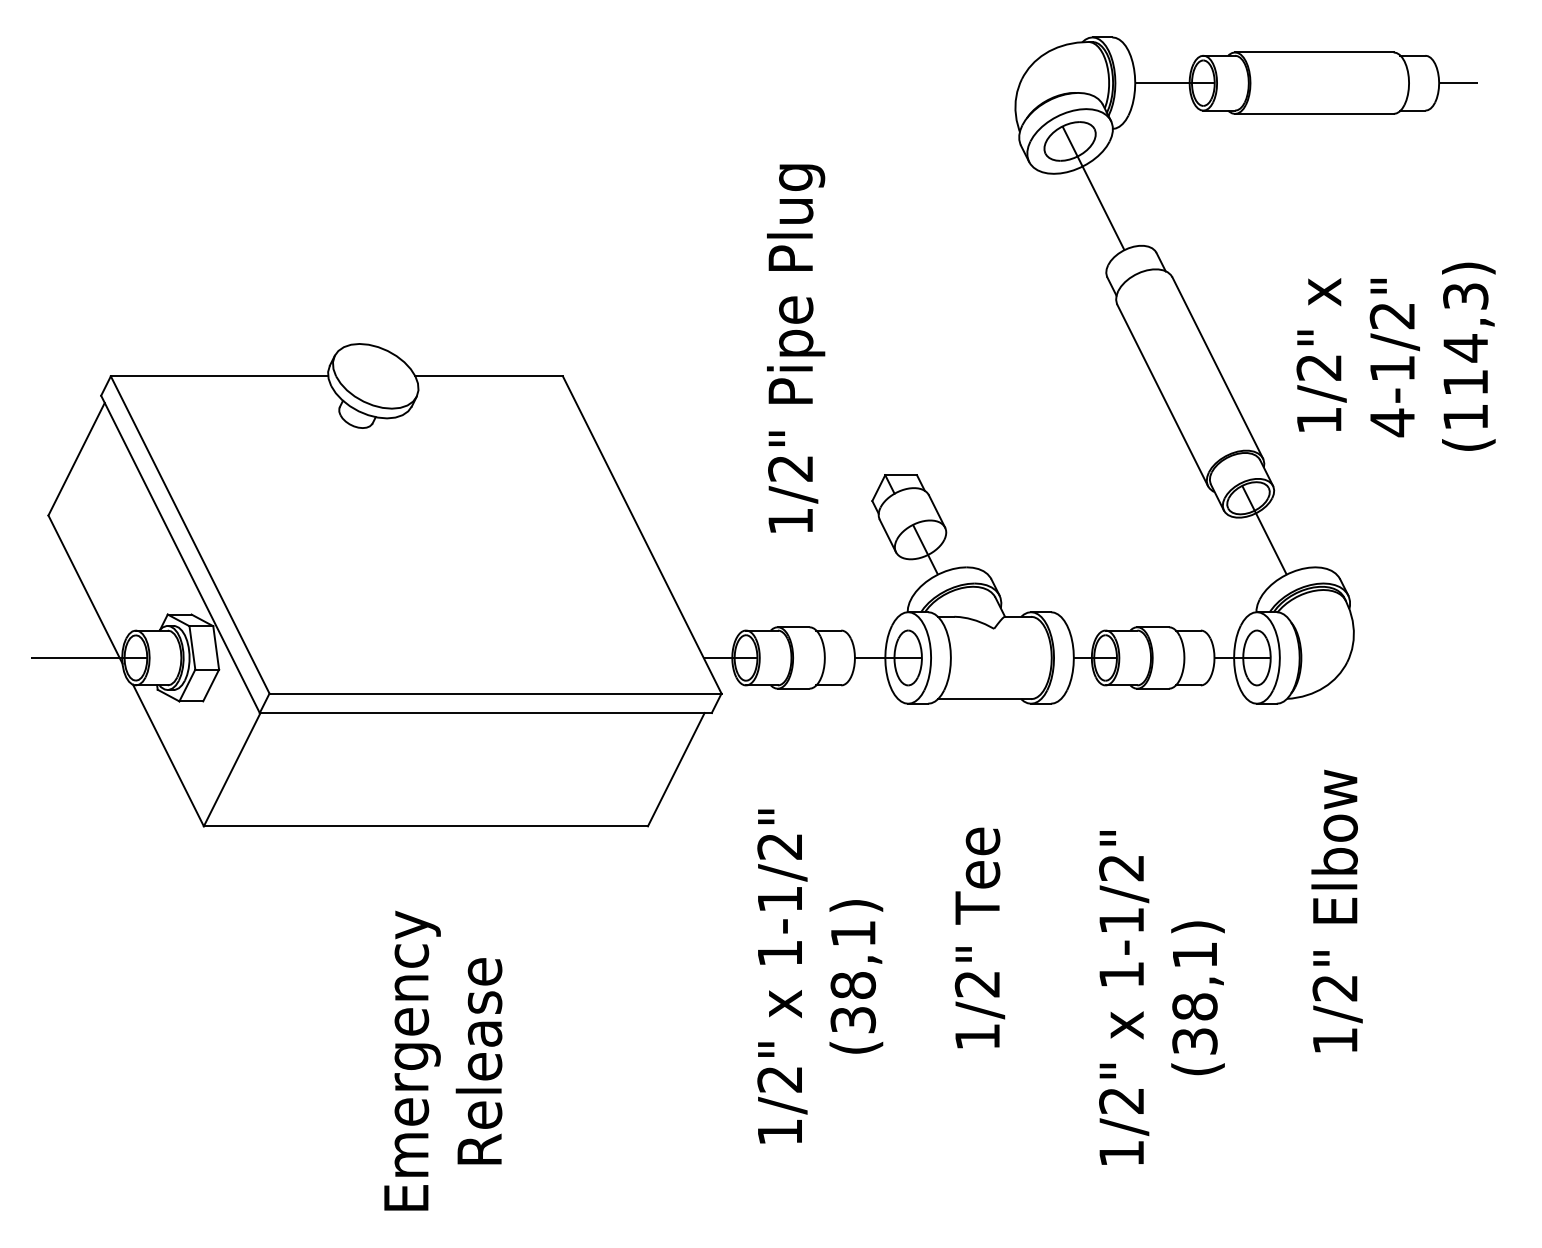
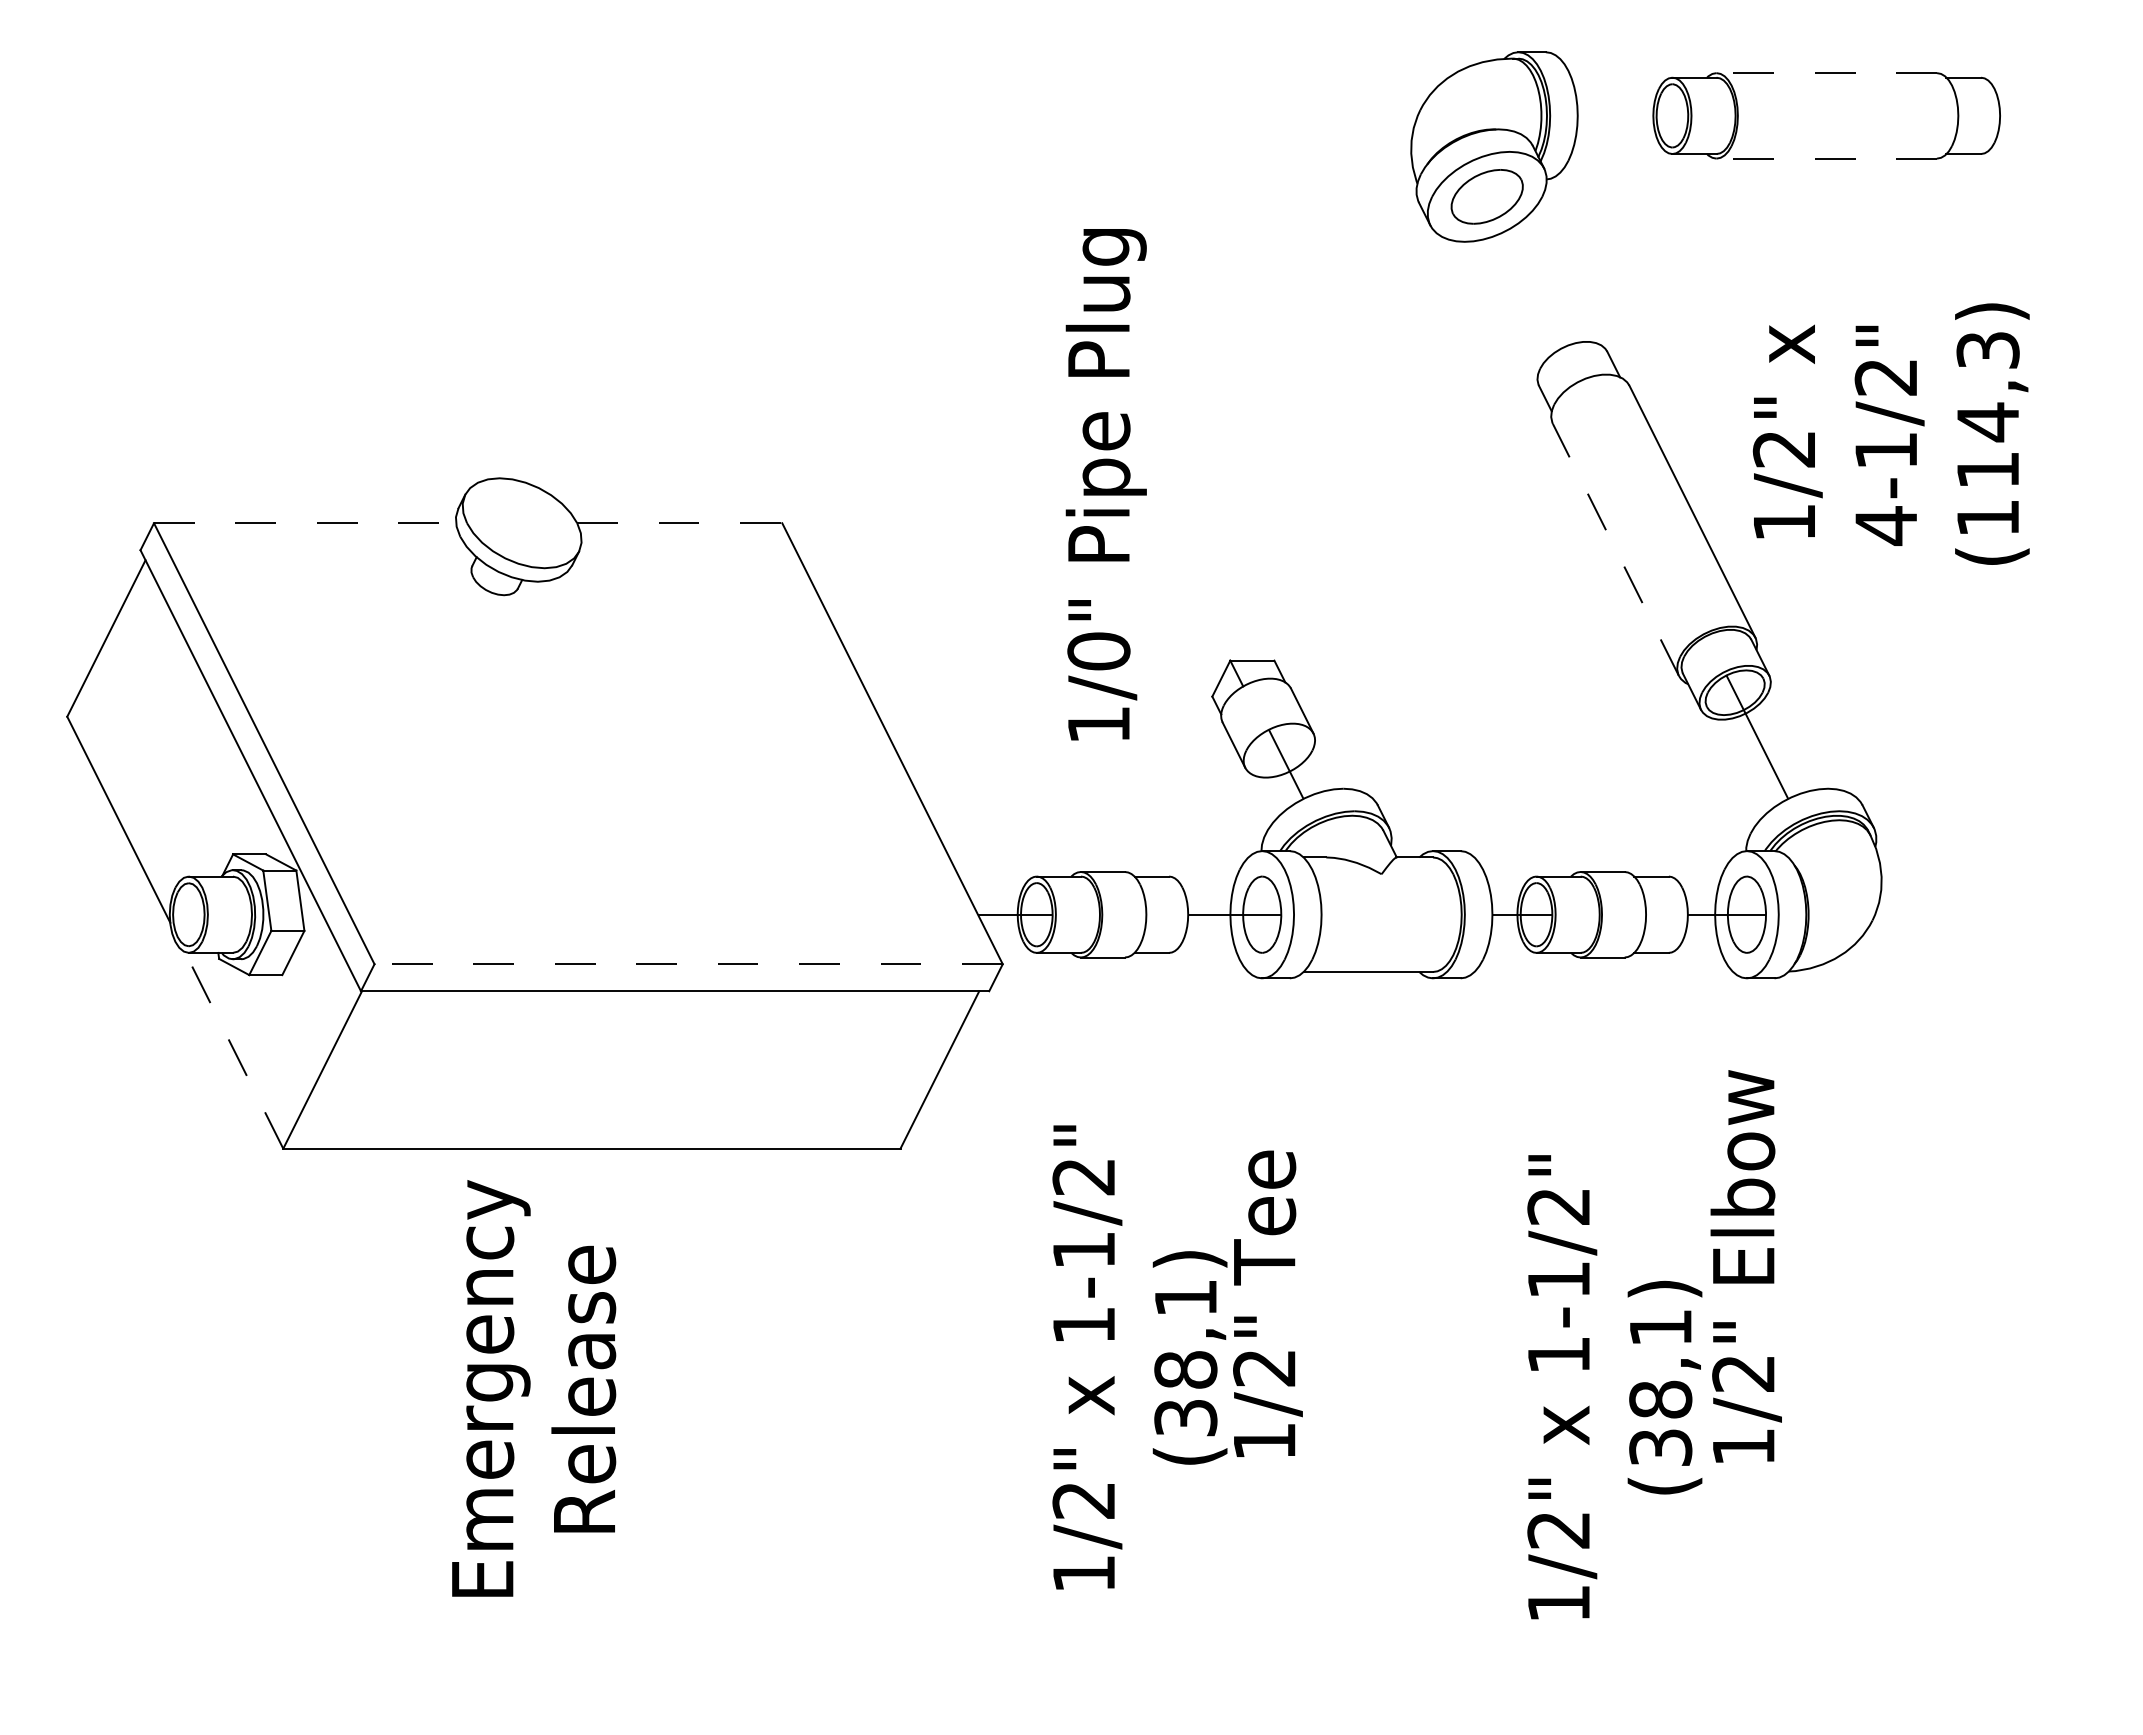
line: (1314, 52) -> (1826, 73), solid -> dashed
line: (1174, 82) -> (1632, 115), removed
line: (1458, 82) -> (2026, 115), removed
line: (1314, 113) -> (1826, 158), solid -> dashed
line: (1093, 187) -> (1519, 261), removed
text: (1395, 356) -> (1890, 433), moved
line: (219, 376) -> (305, 523), solid -> dashed
line: (488, 376) -> (679, 523), solid -> dashed
line: (1162, 395) -> (1615, 549), solid -> dashed
text: (790, 468) -> (1098, 651), 1/2" -> 1/0"
line: (88, 657) -> (123, 914), removed
line: (495, 693) -> (688, 964), solid -> dashed
line: (168, 754) -> (233, 1049), solid -> dashed
text: (1336, 911) -> (1745, 1266), moved
text: (979, 937) -> (1267, 1303), moved
text: (443, 1060) -> (534, 1388), moved

